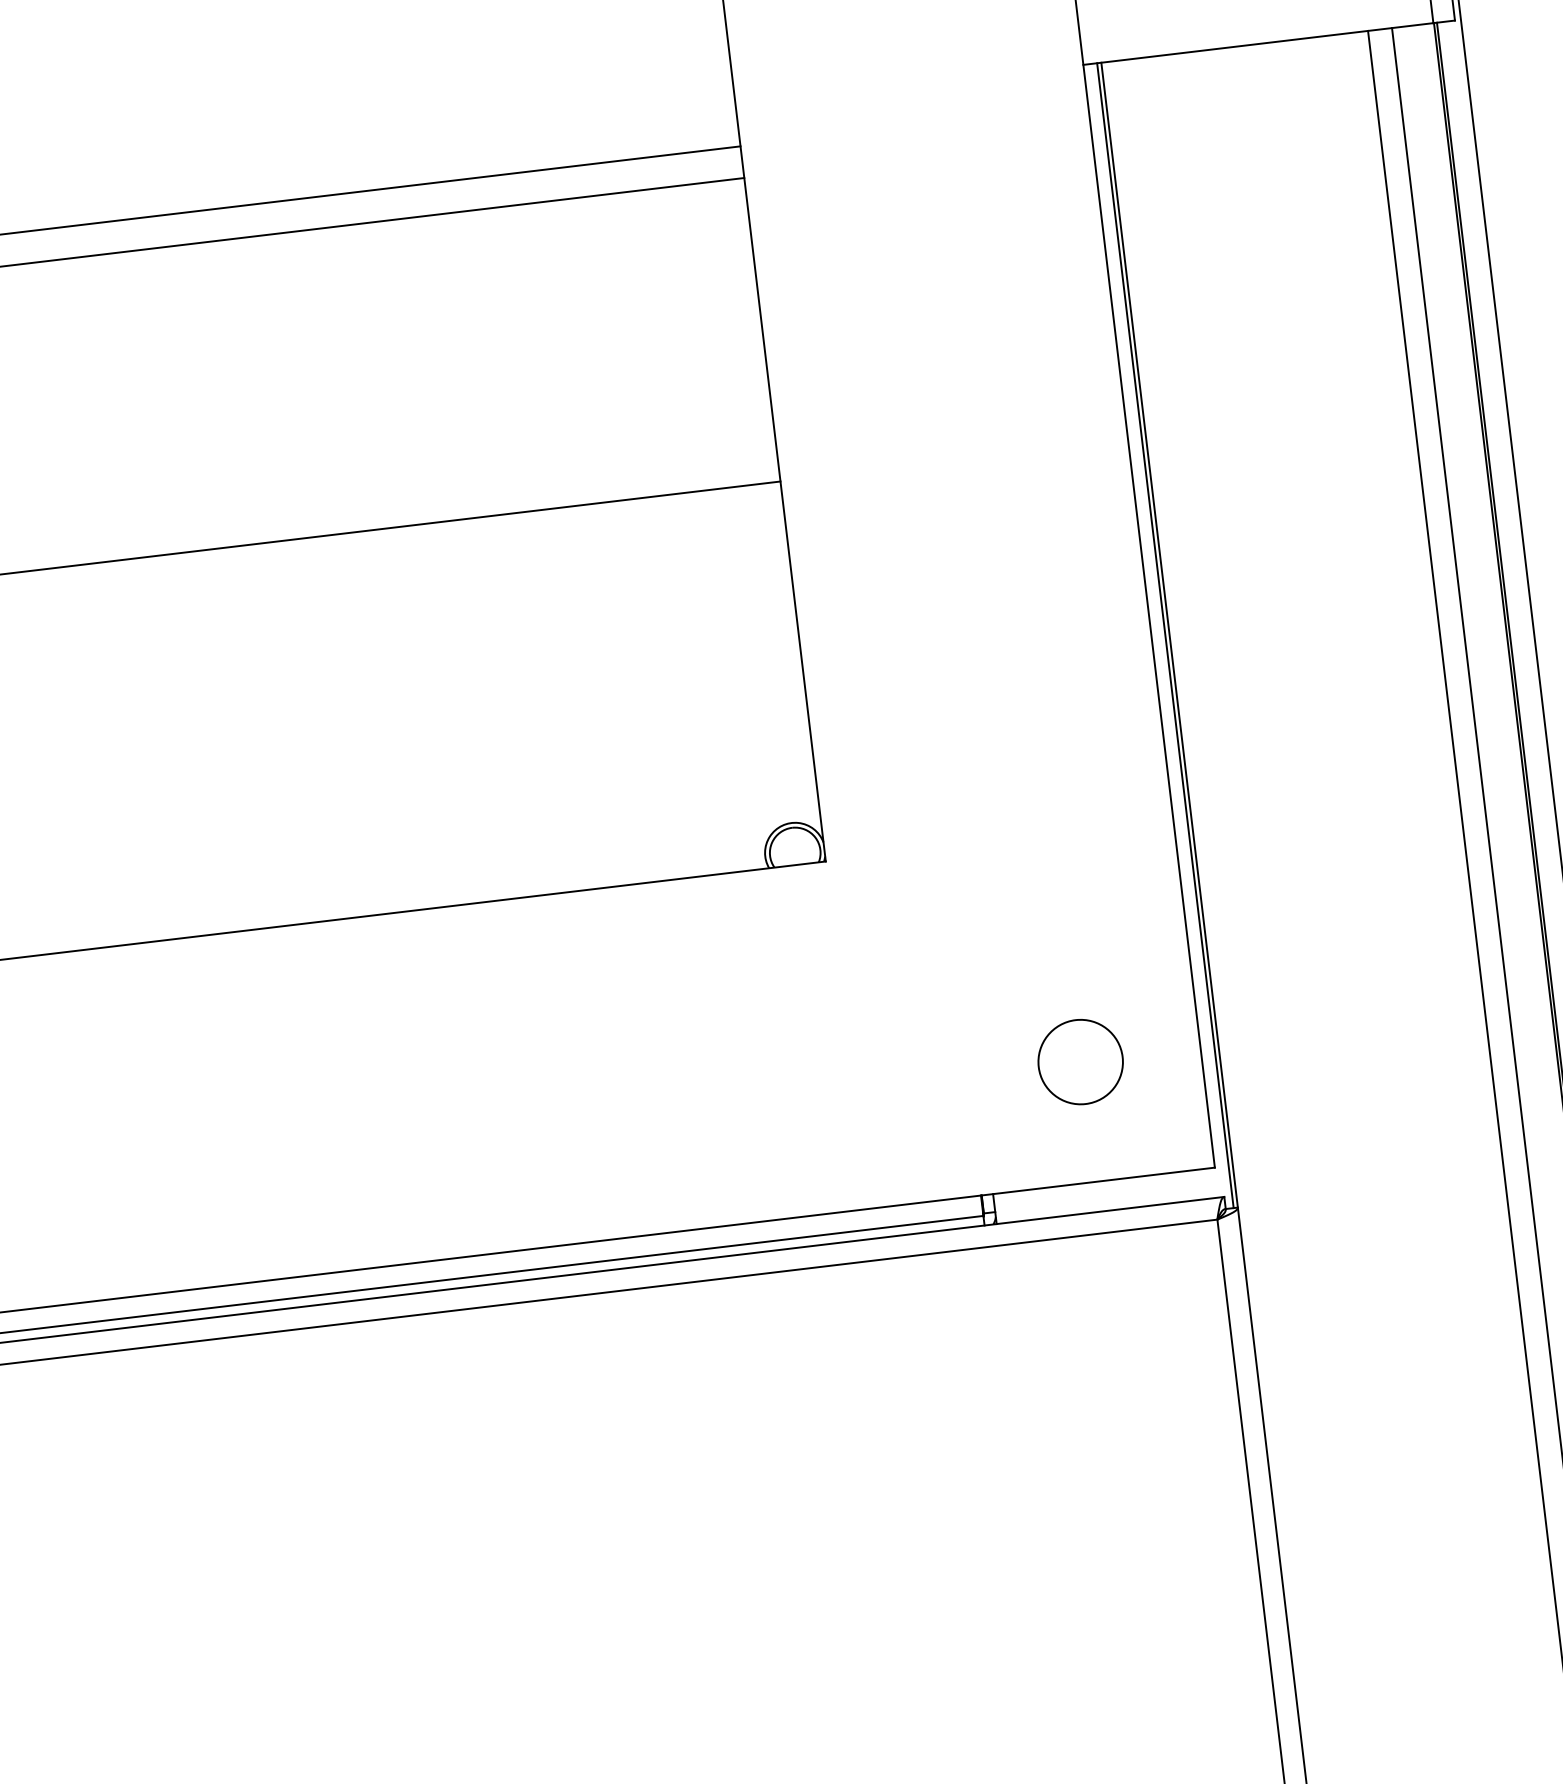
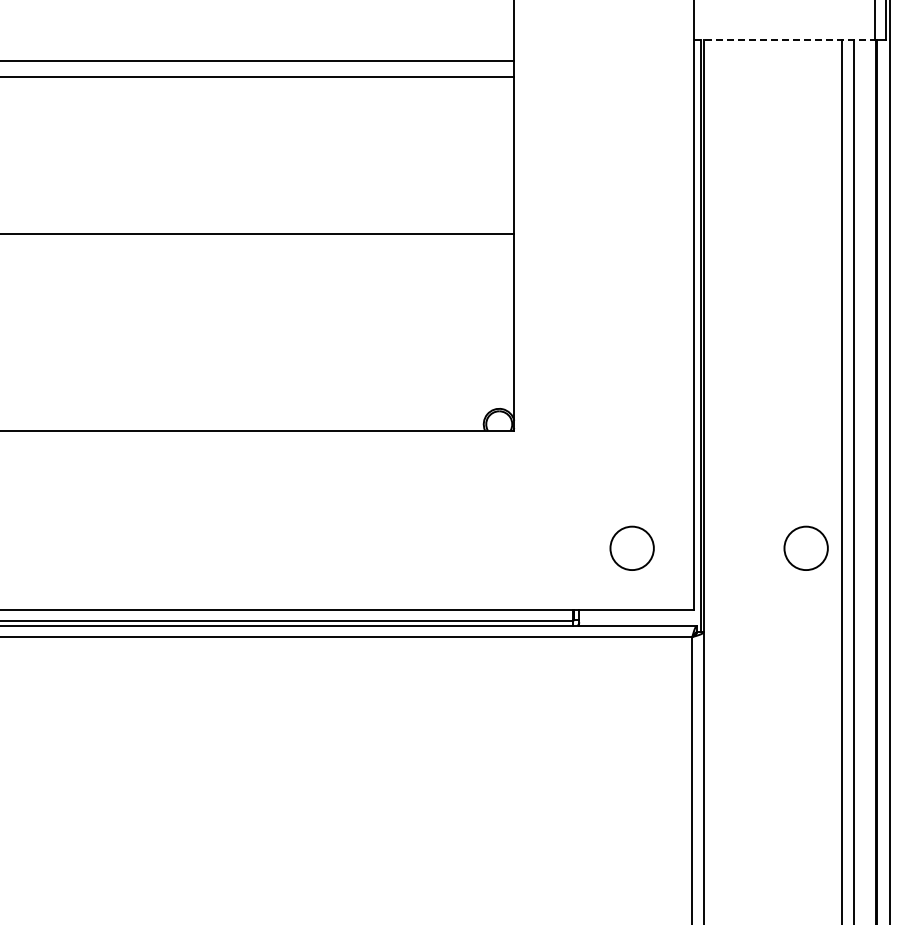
line: (1257, 43) -> (784, 39), solid -> dashed
circle: (1415, 1020) -> (805, 547), added

